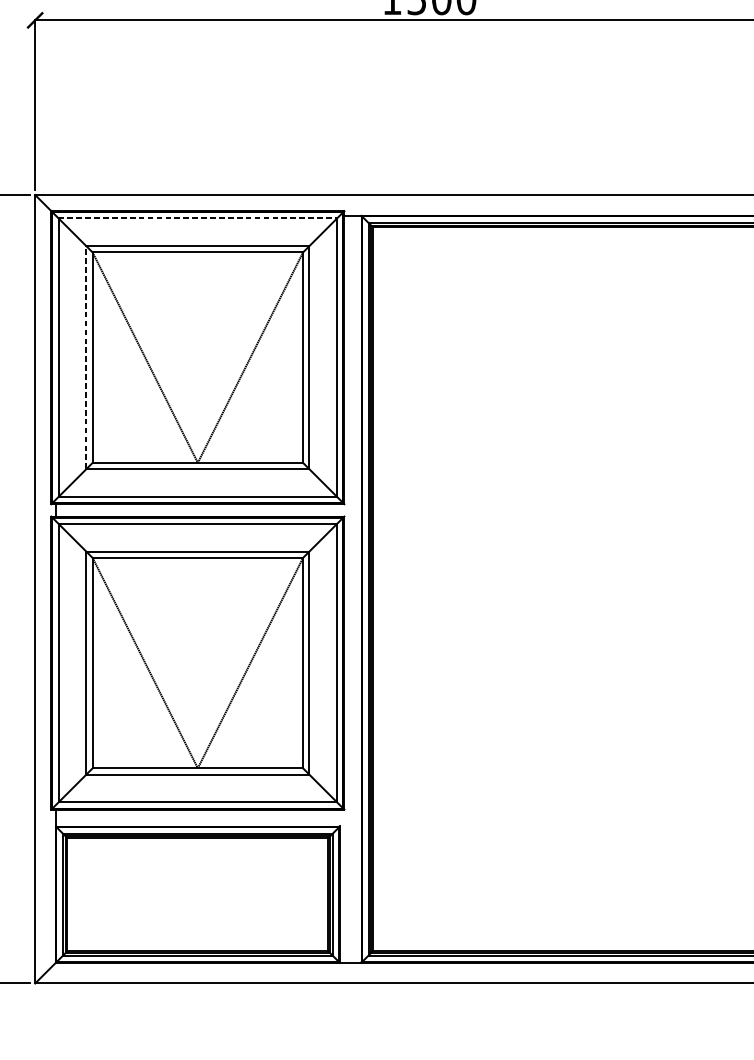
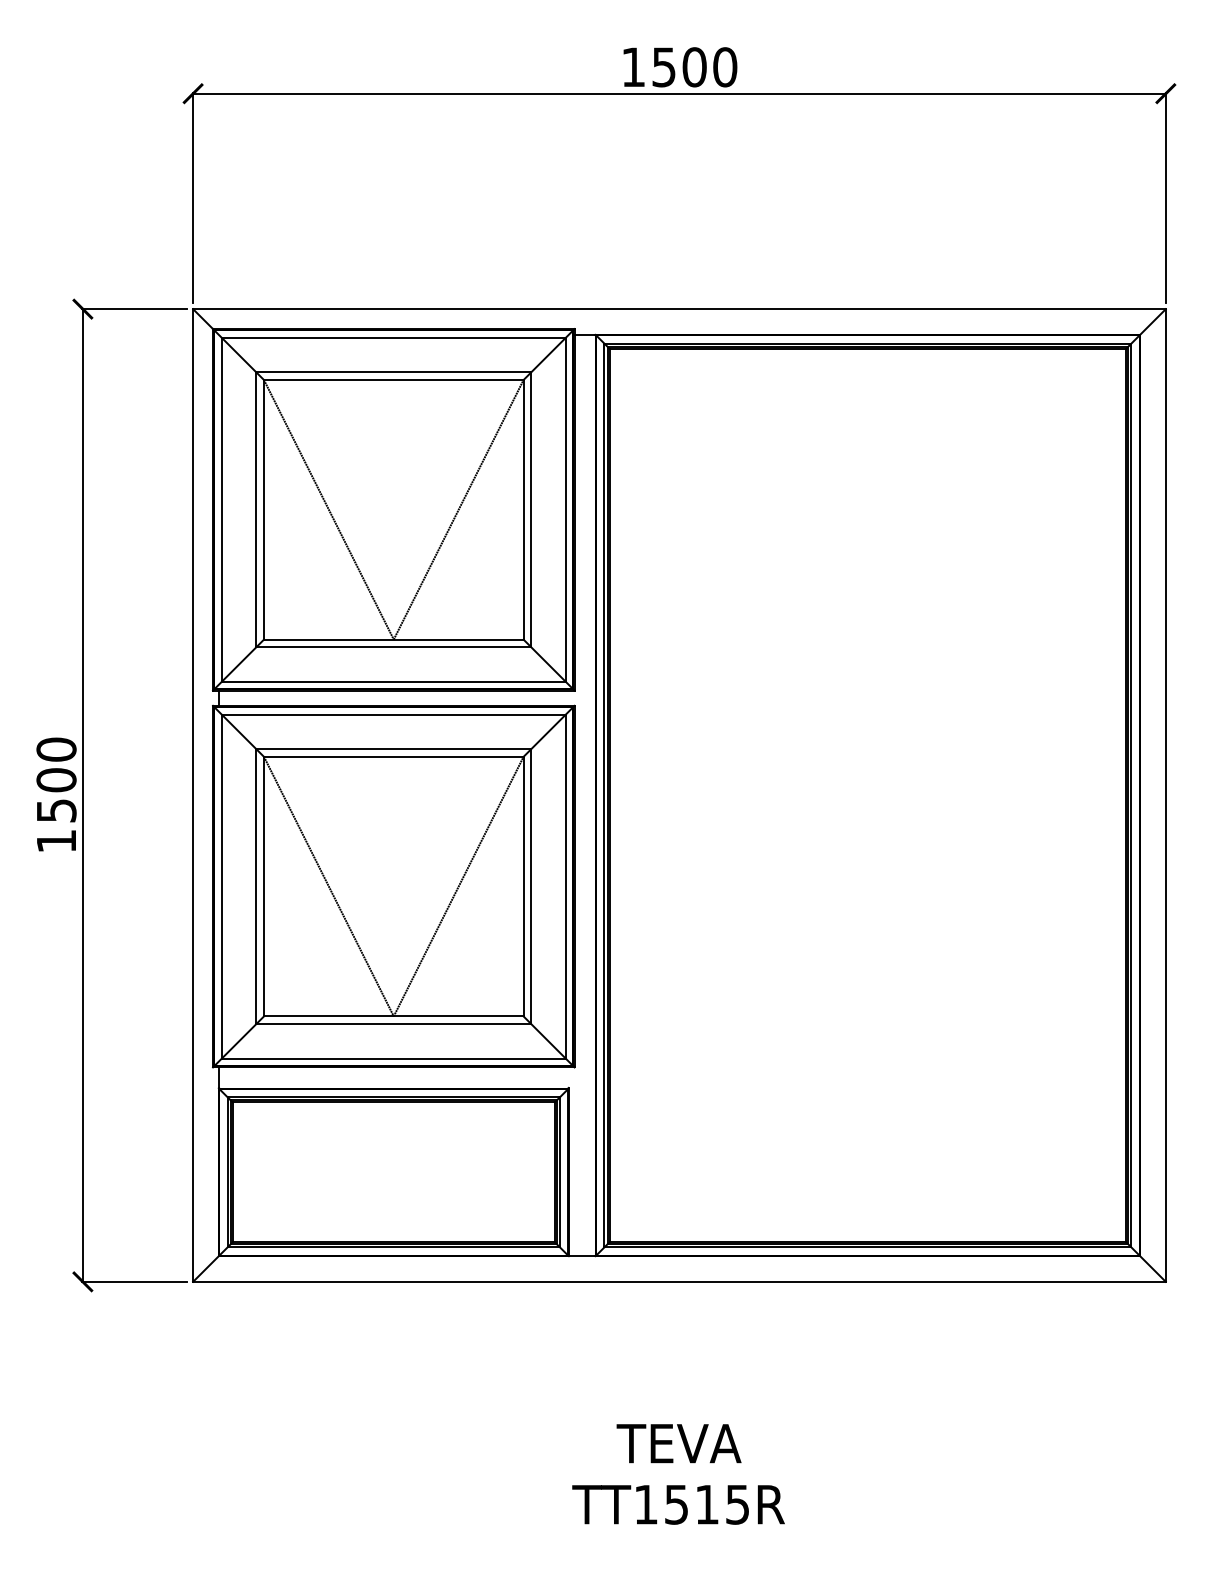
line: (197, 217) -> (393, 337), dashed -> solid
line: (86, 357) -> (256, 509), dashed -> solid

